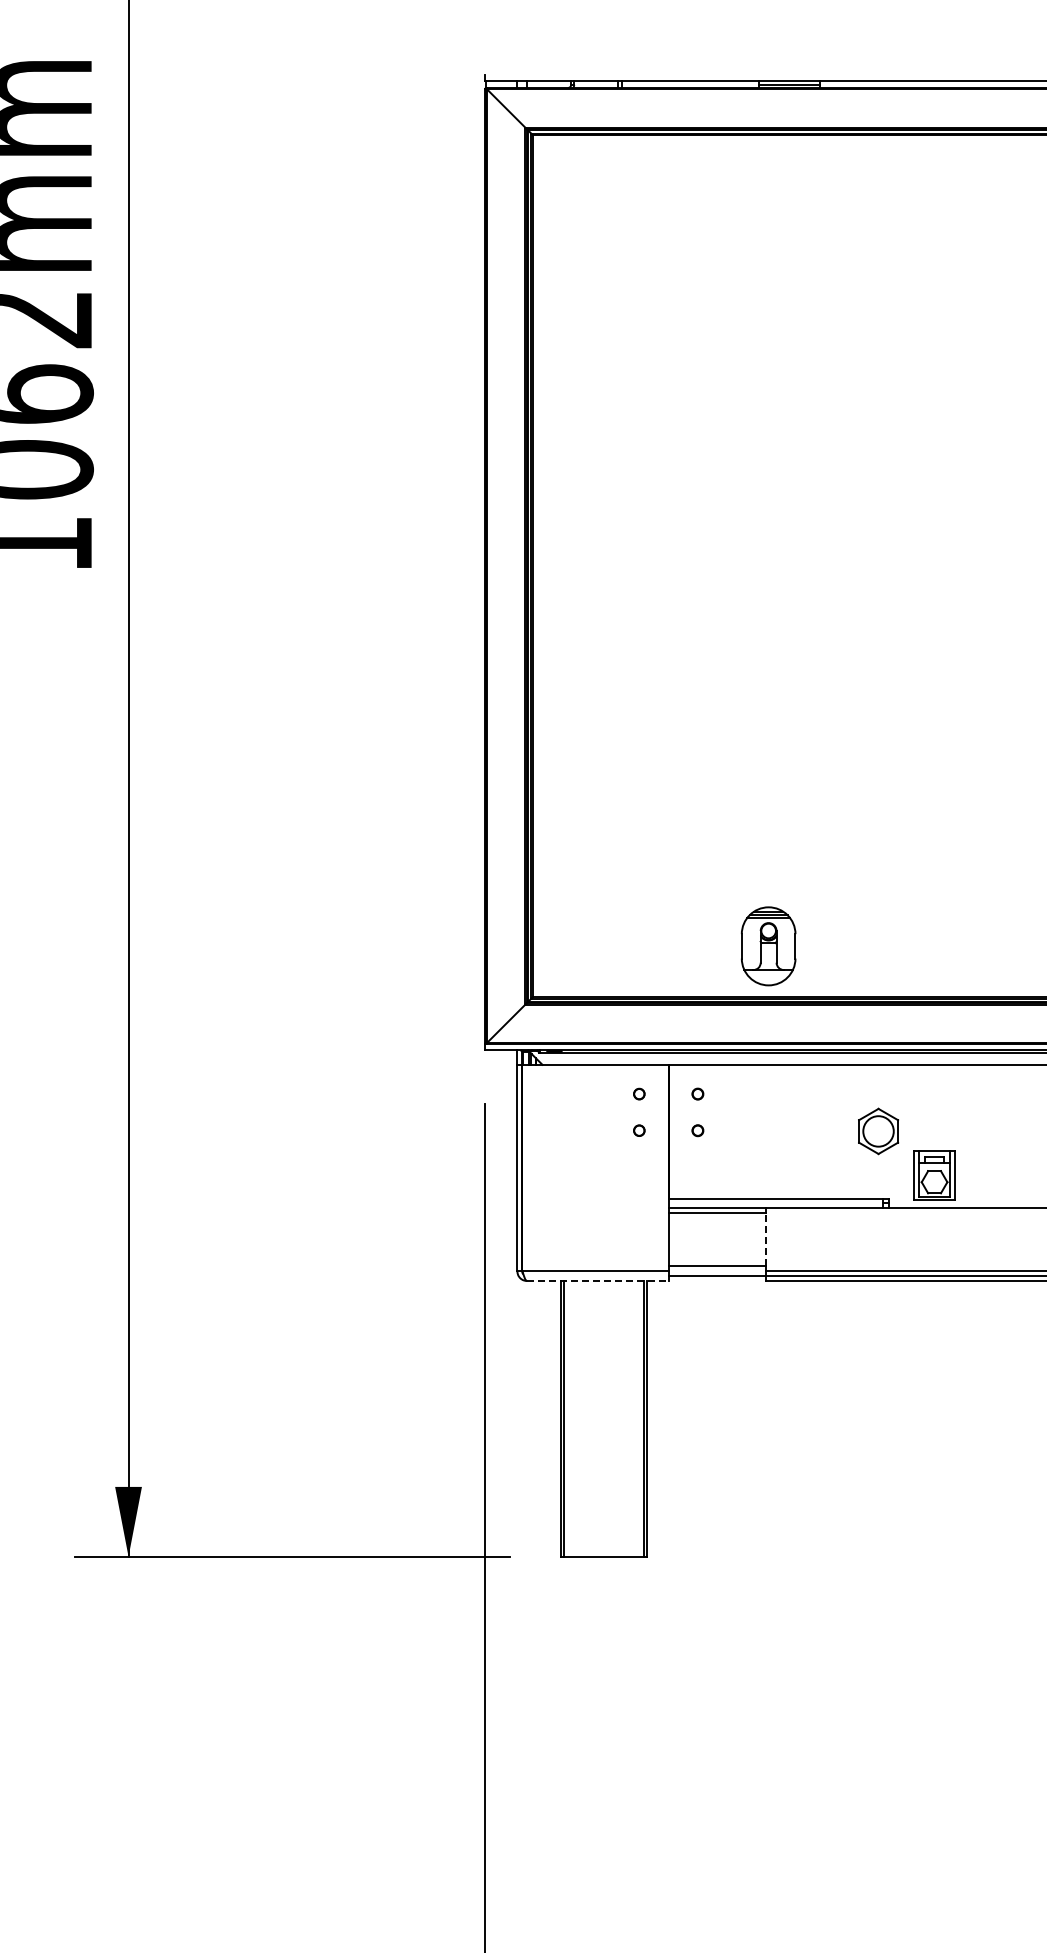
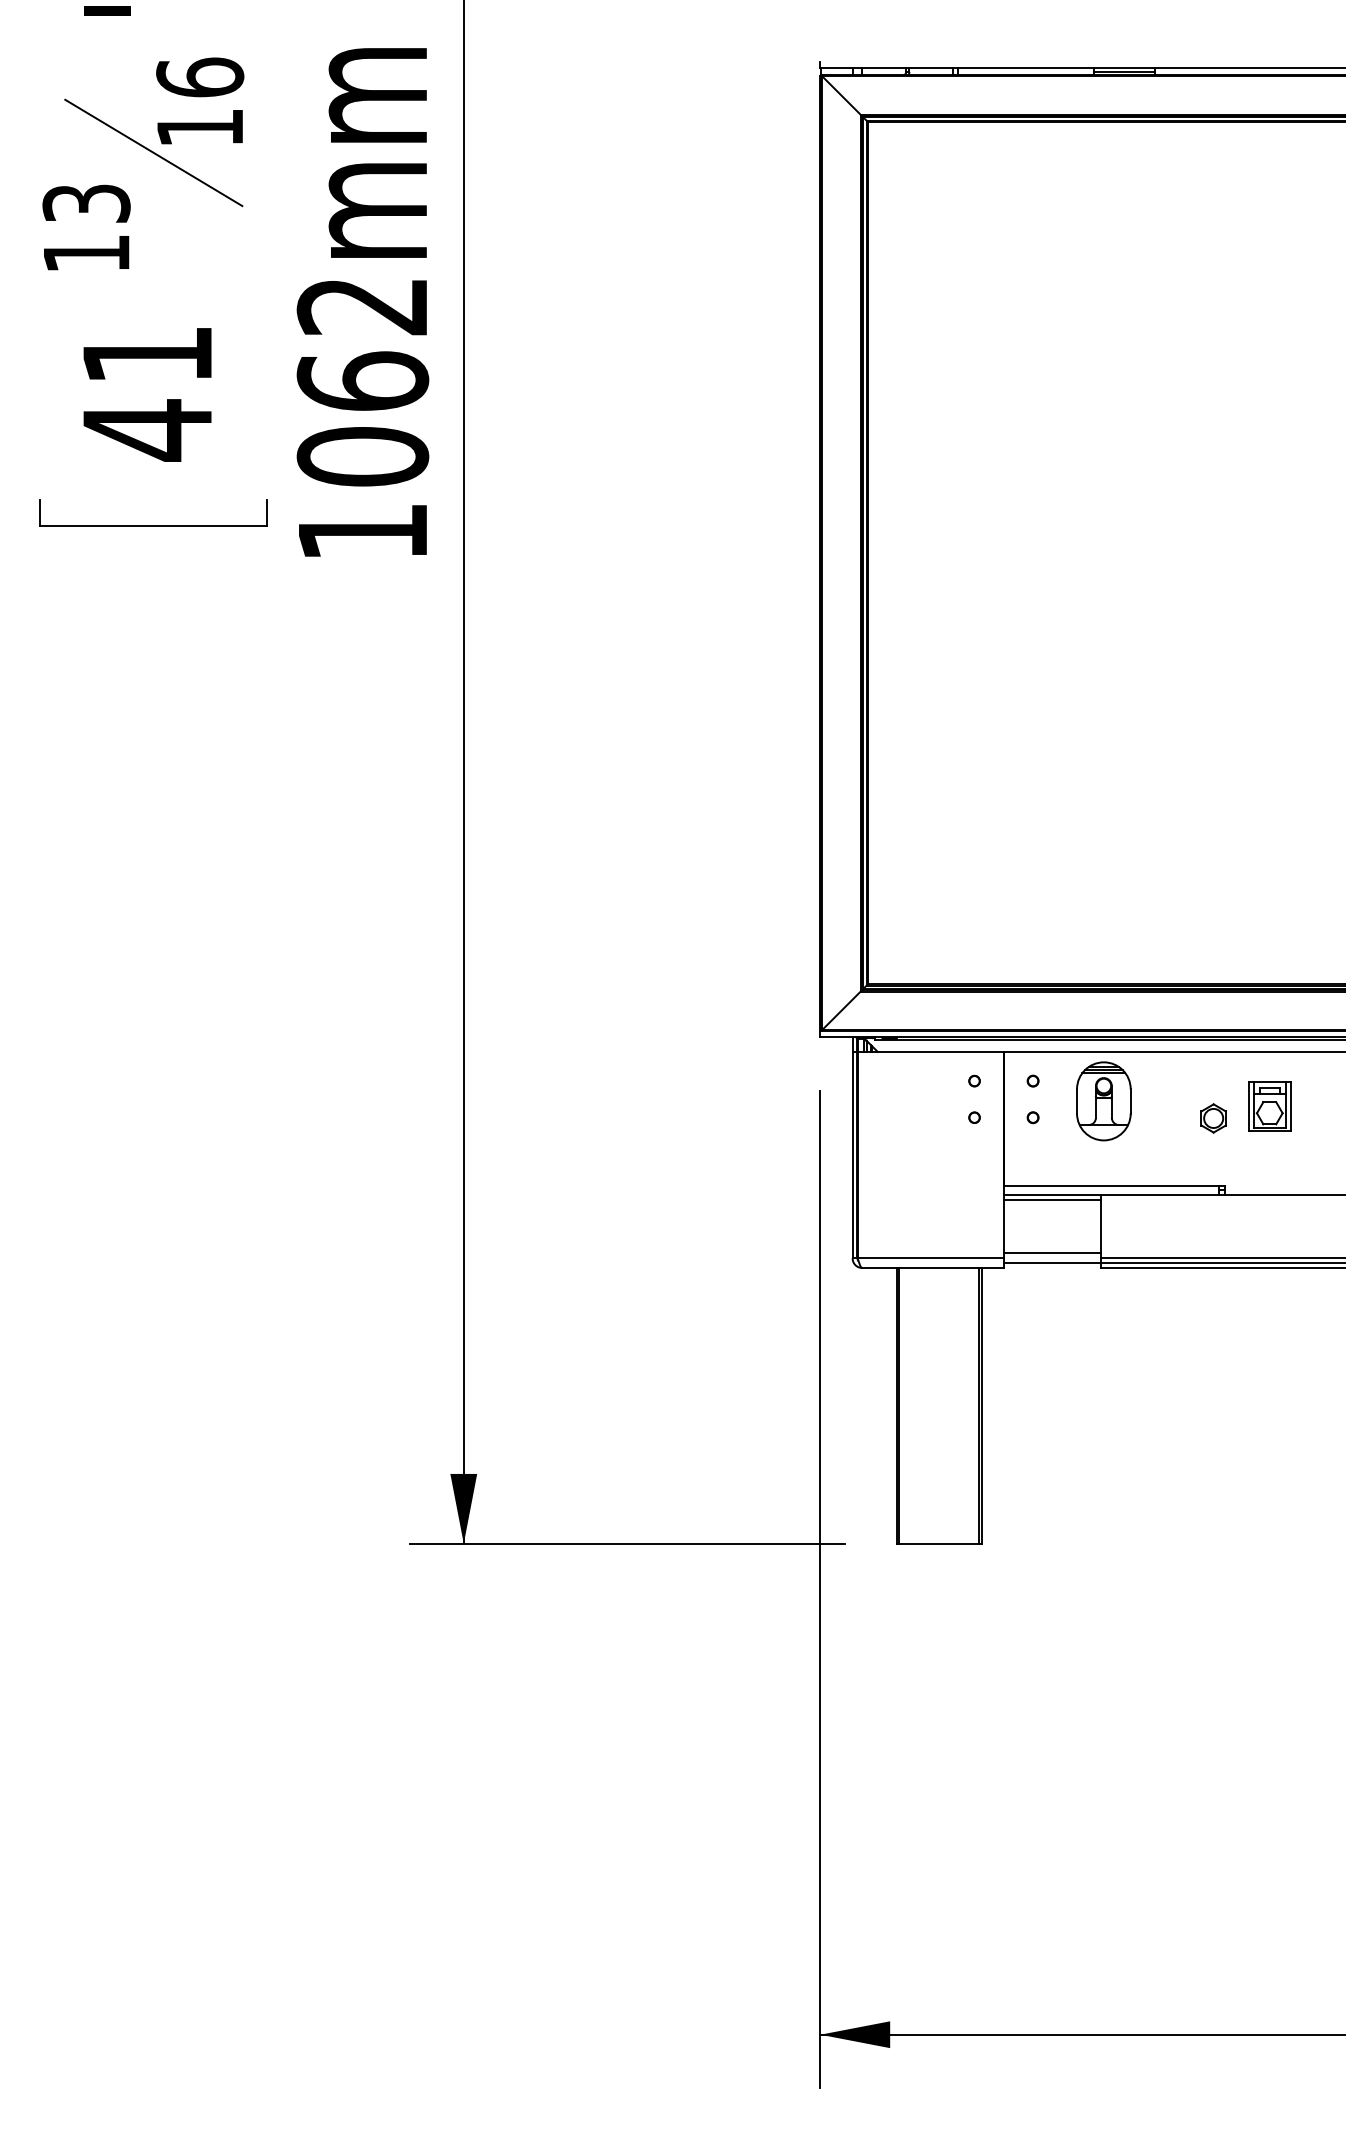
part: (768, 946) -> (1103, 1101), moved
part: (878, 1131) -> (1213, 1118), size x0.62
part: (934, 1175) -> (1269, 1106), moved
line: (766, 1239) -> (1101, 1226), dashed -> solid
line: (598, 1281) -> (933, 1268), dashed -> solid

